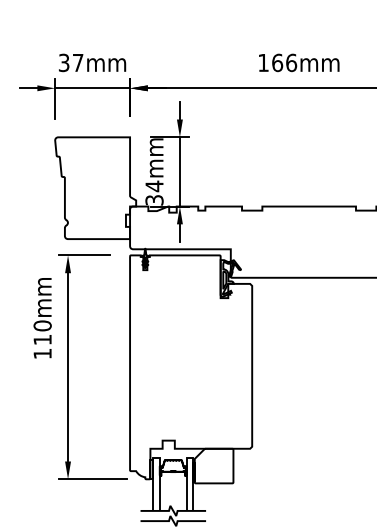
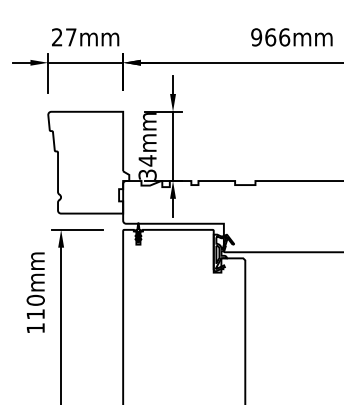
text: (263, 62) -> (256, 36), 166mm -> 966mm
text: (63, 63) -> (56, 37), 37mm -> 27mm

